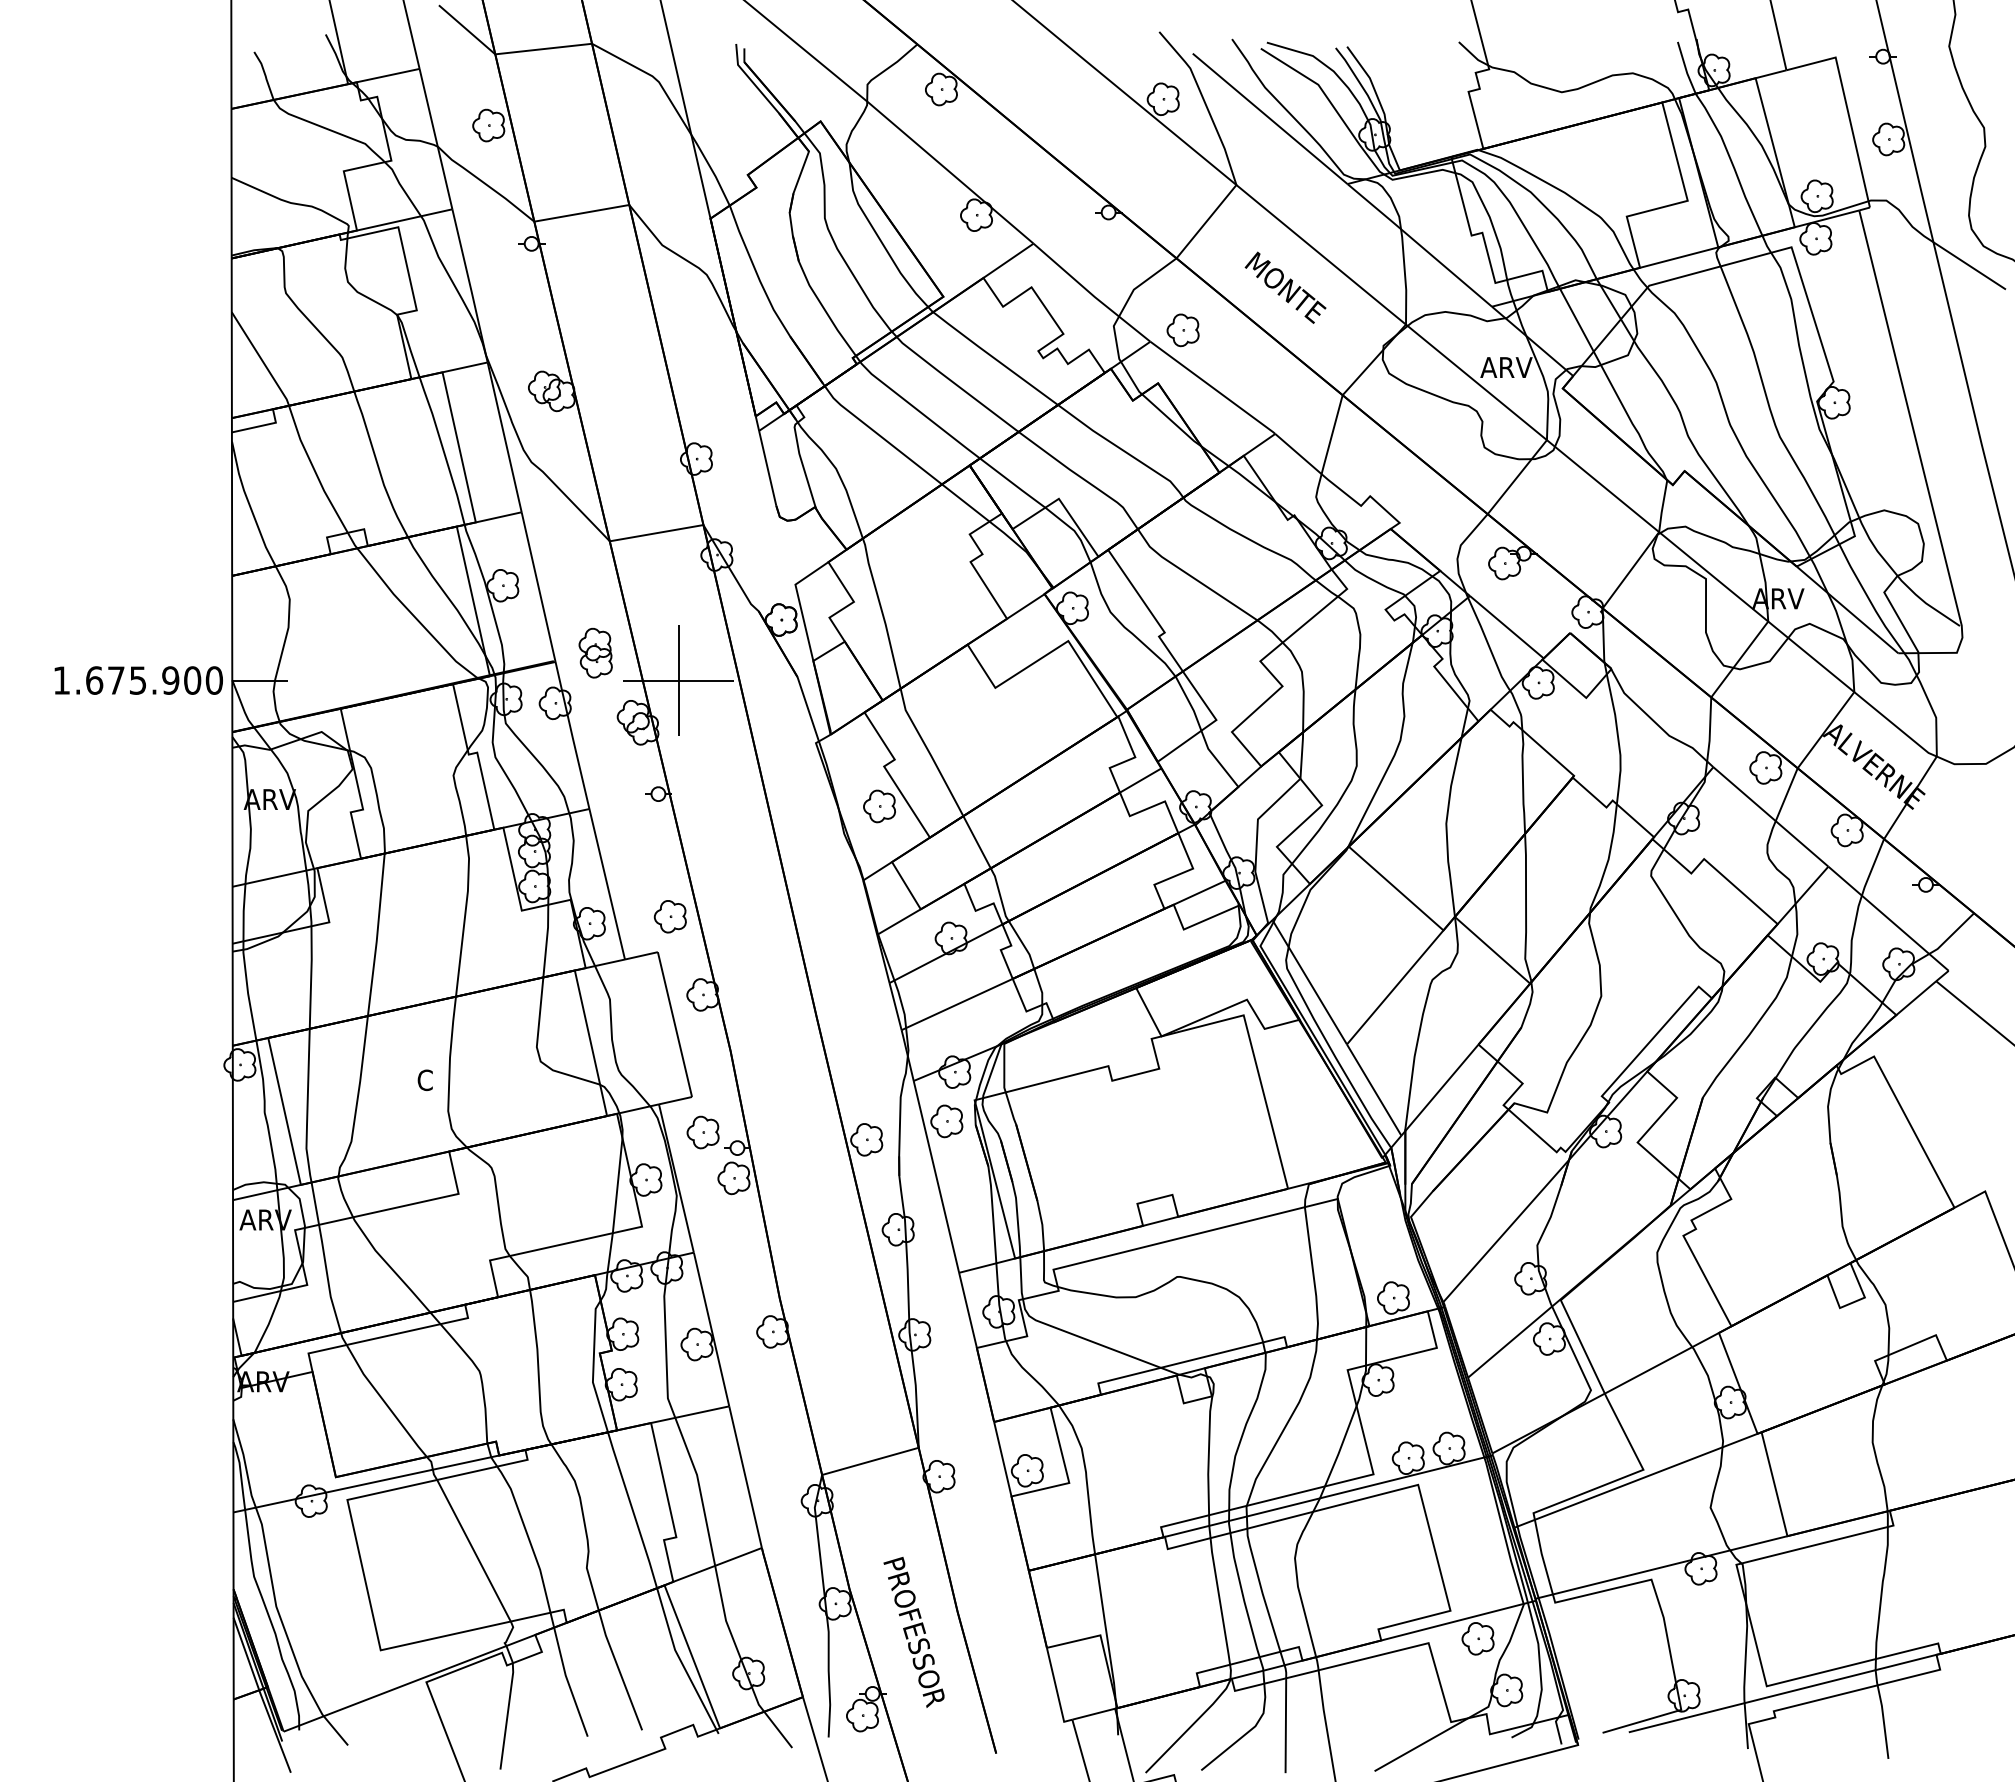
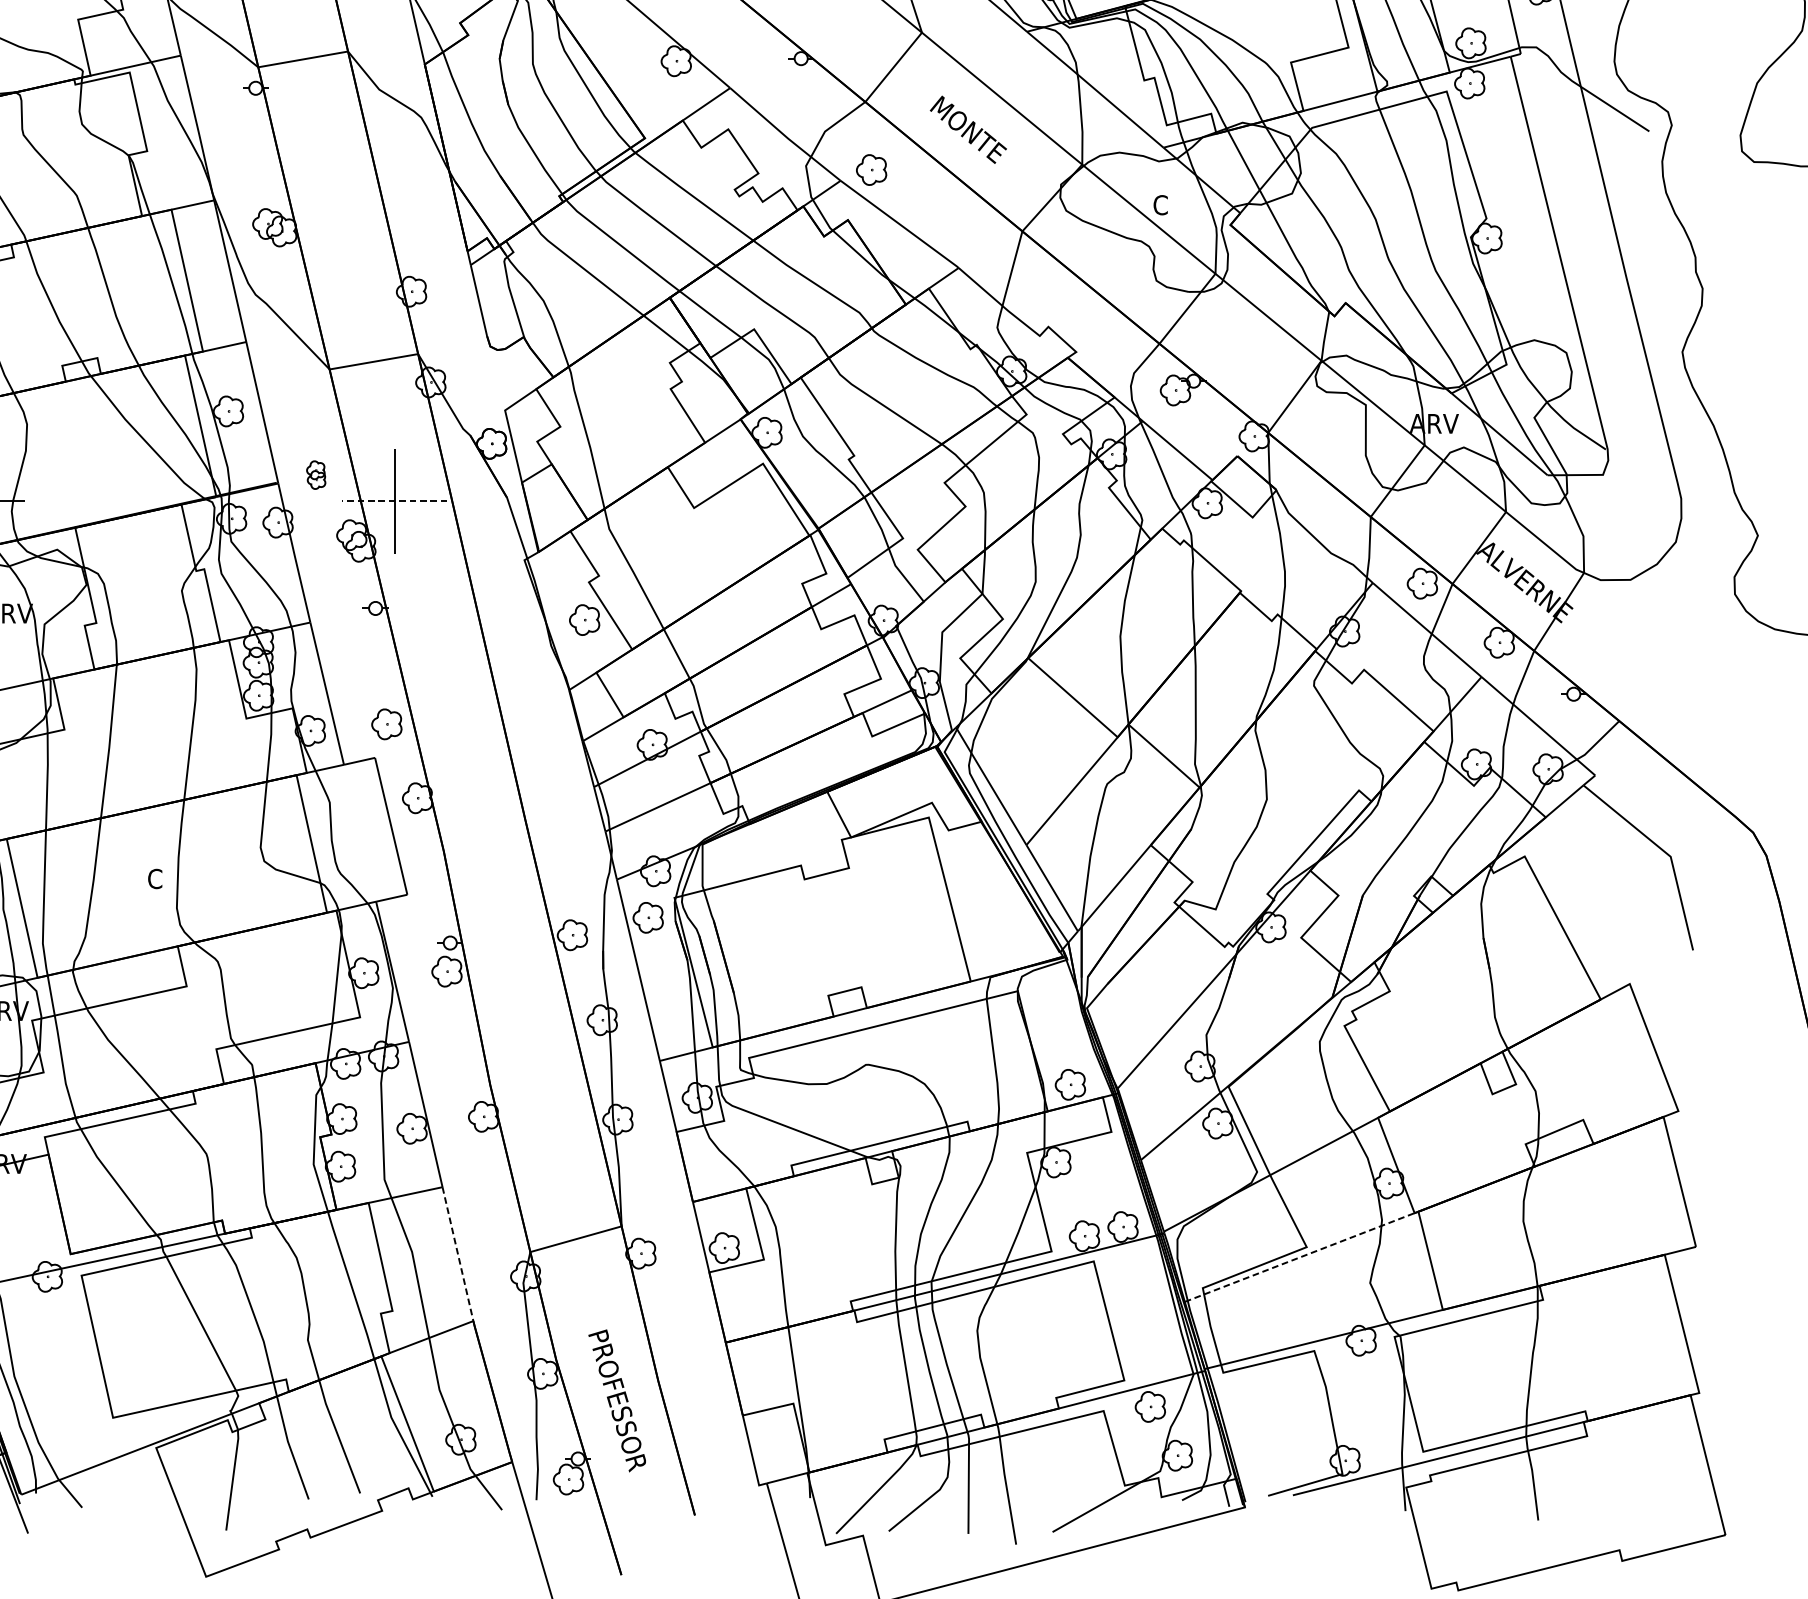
text: (1506, 367) -> (1177, 205), ARV -> C
part: (595, 652) -> (316, 474), size x0.6
line: (678, 680) -> (394, 501), solid -> dashed
part: (702, 1132) -> (417, 928), removed
line: (745, 1477) -> (457, 1254), solid -> dashed
line: (1636, 1480) -> (1300, 1257), solid -> dashed

